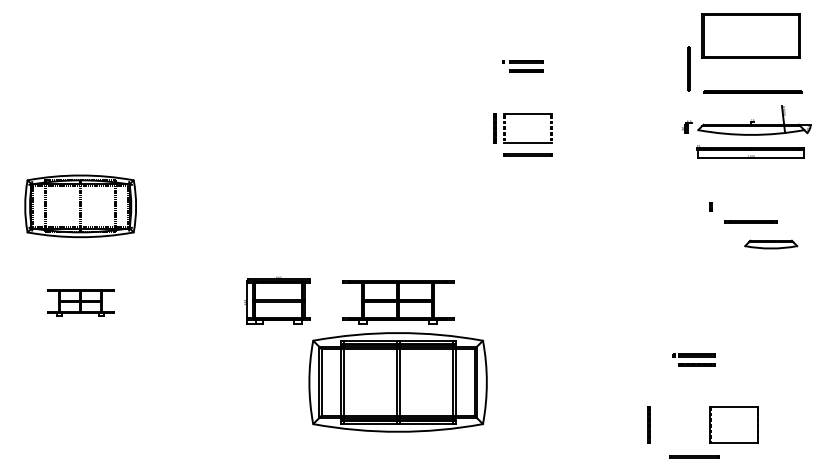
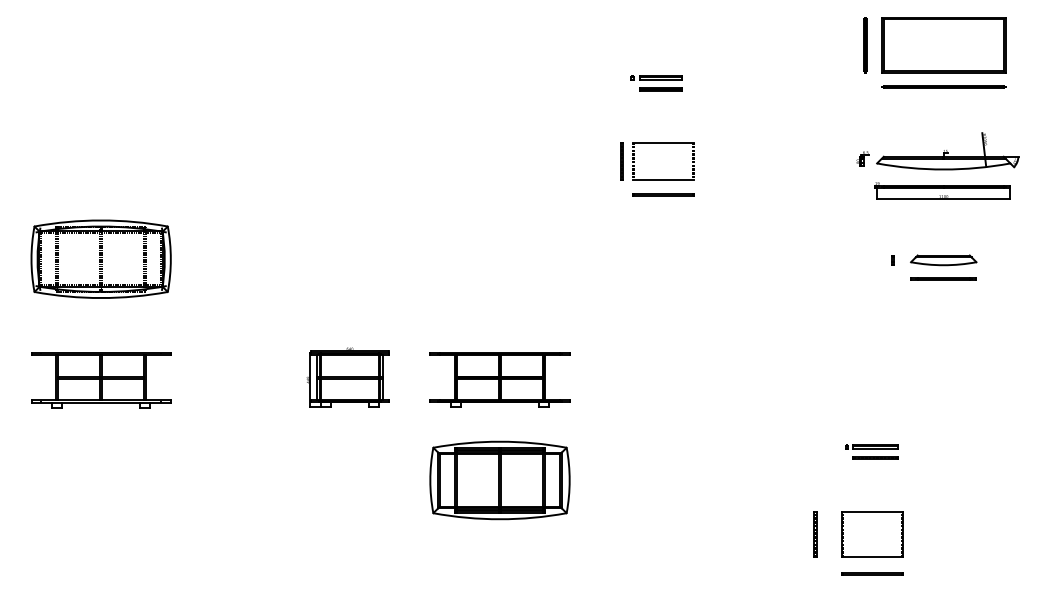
line: (689, 68) -> (865, 45), moved
line: (752, 91) -> (943, 86), moved
part: (770, 244) -> (943, 260), moved
part: (80, 302) -> (101, 380), size x1.67
part: (397, 382) -> (499, 480), size x0.62
part: (734, 425) -> (872, 534), moved

